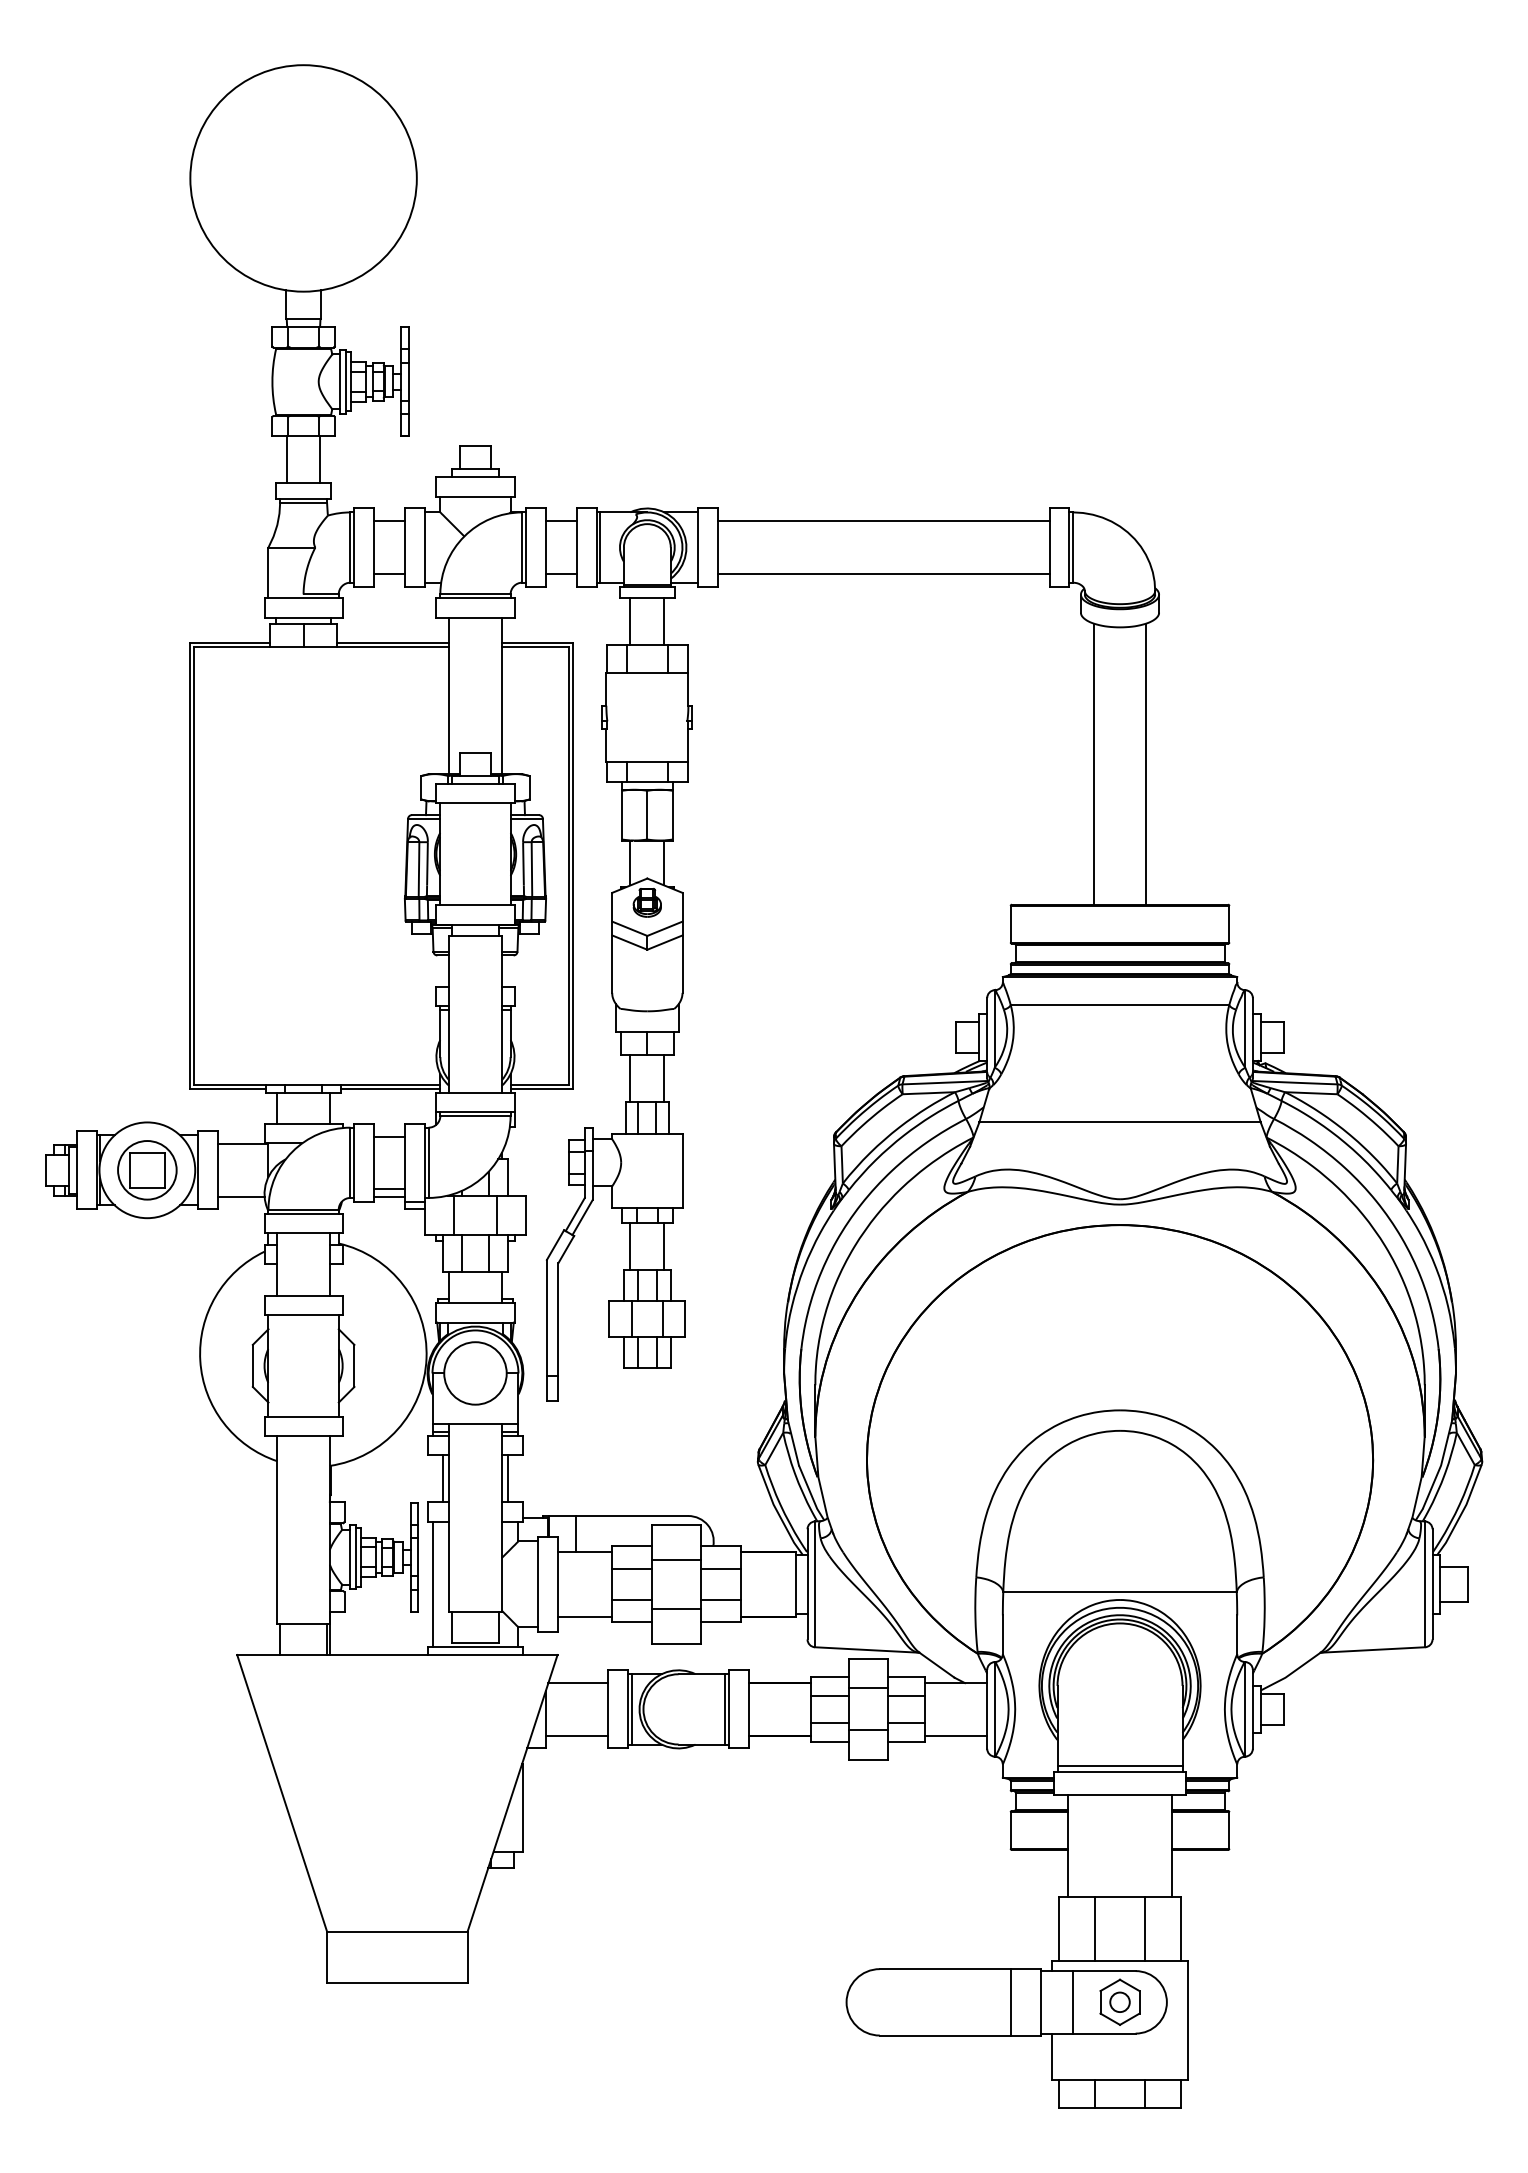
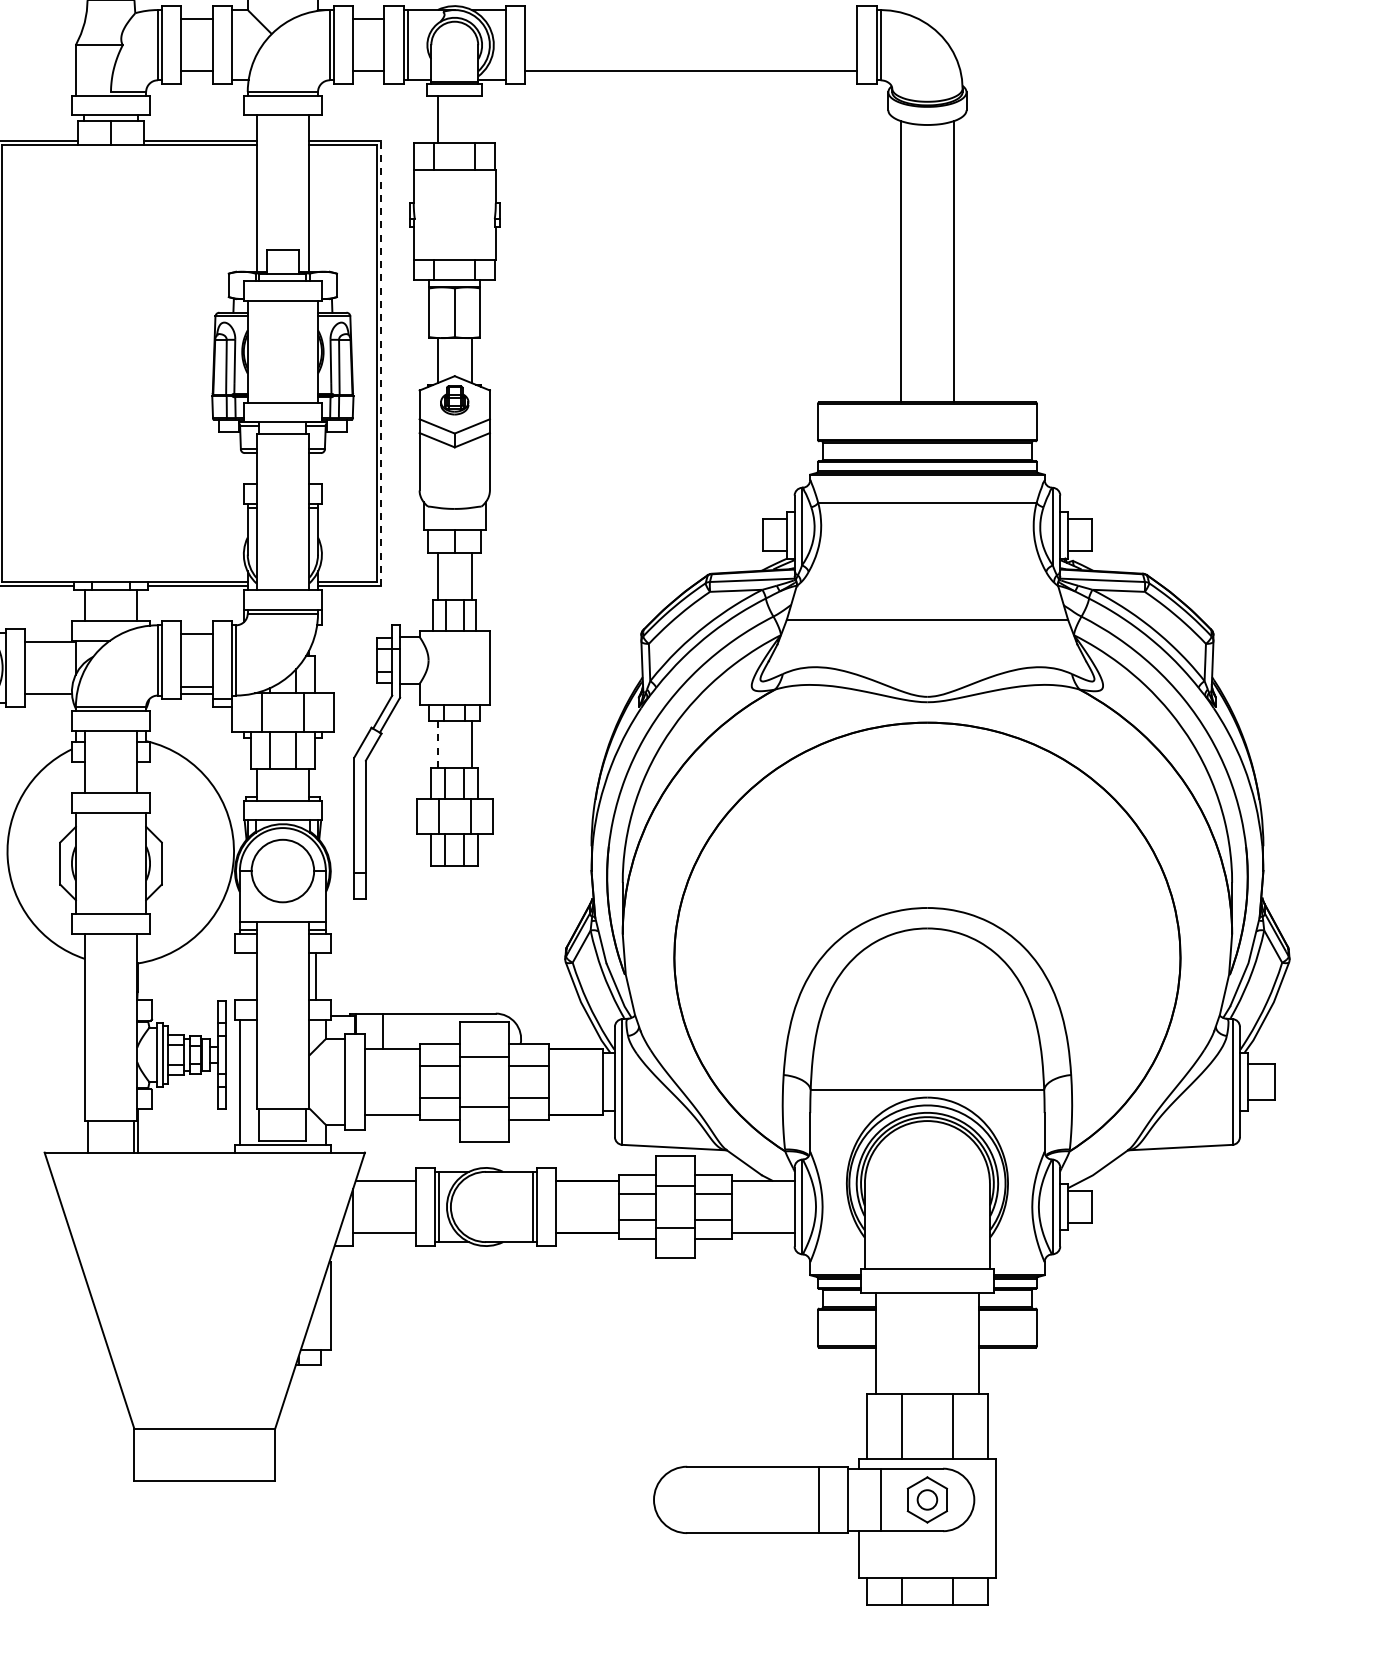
line: (883, 521) -> (690, 19), removed
line: (664, 621) -> (471, 119), removed
line: (573, 865) -> (380, 363), solid -> dashed
line: (630, 1246) -> (437, 744), solid -> dashed
line: (442, 1478) -> (249, 976), removed
line: (1119, 1766) -> (926, 1264), removed

